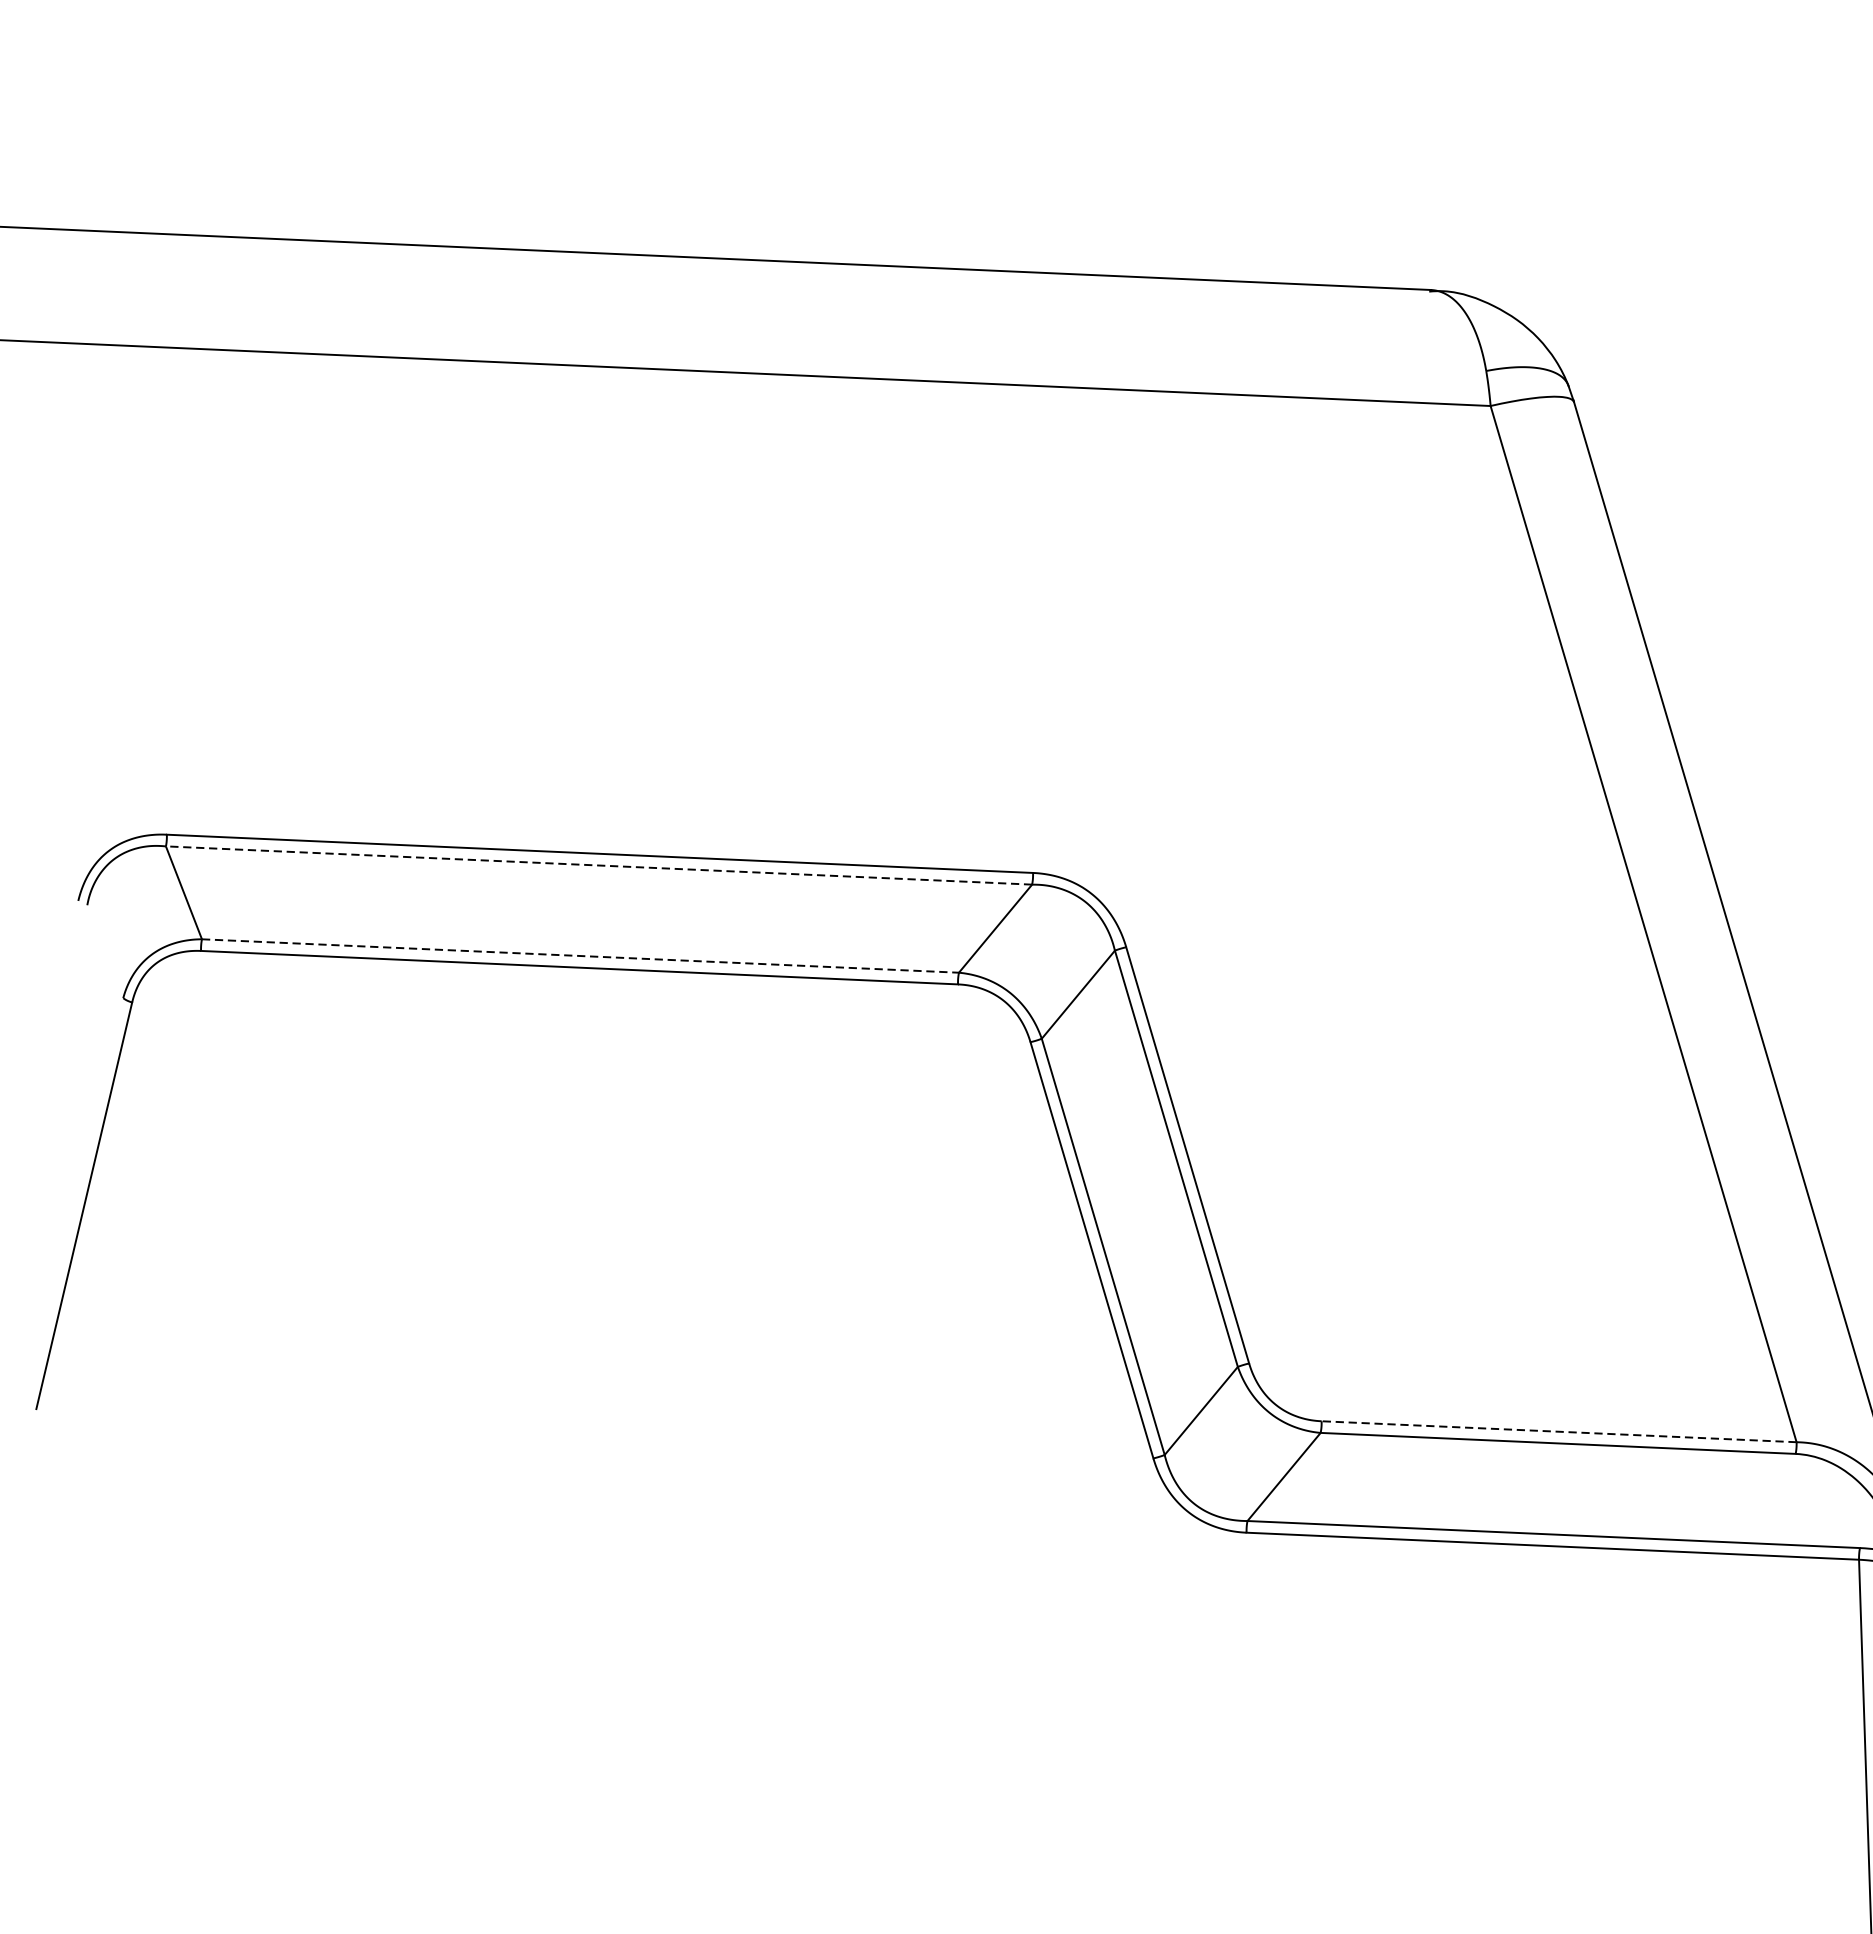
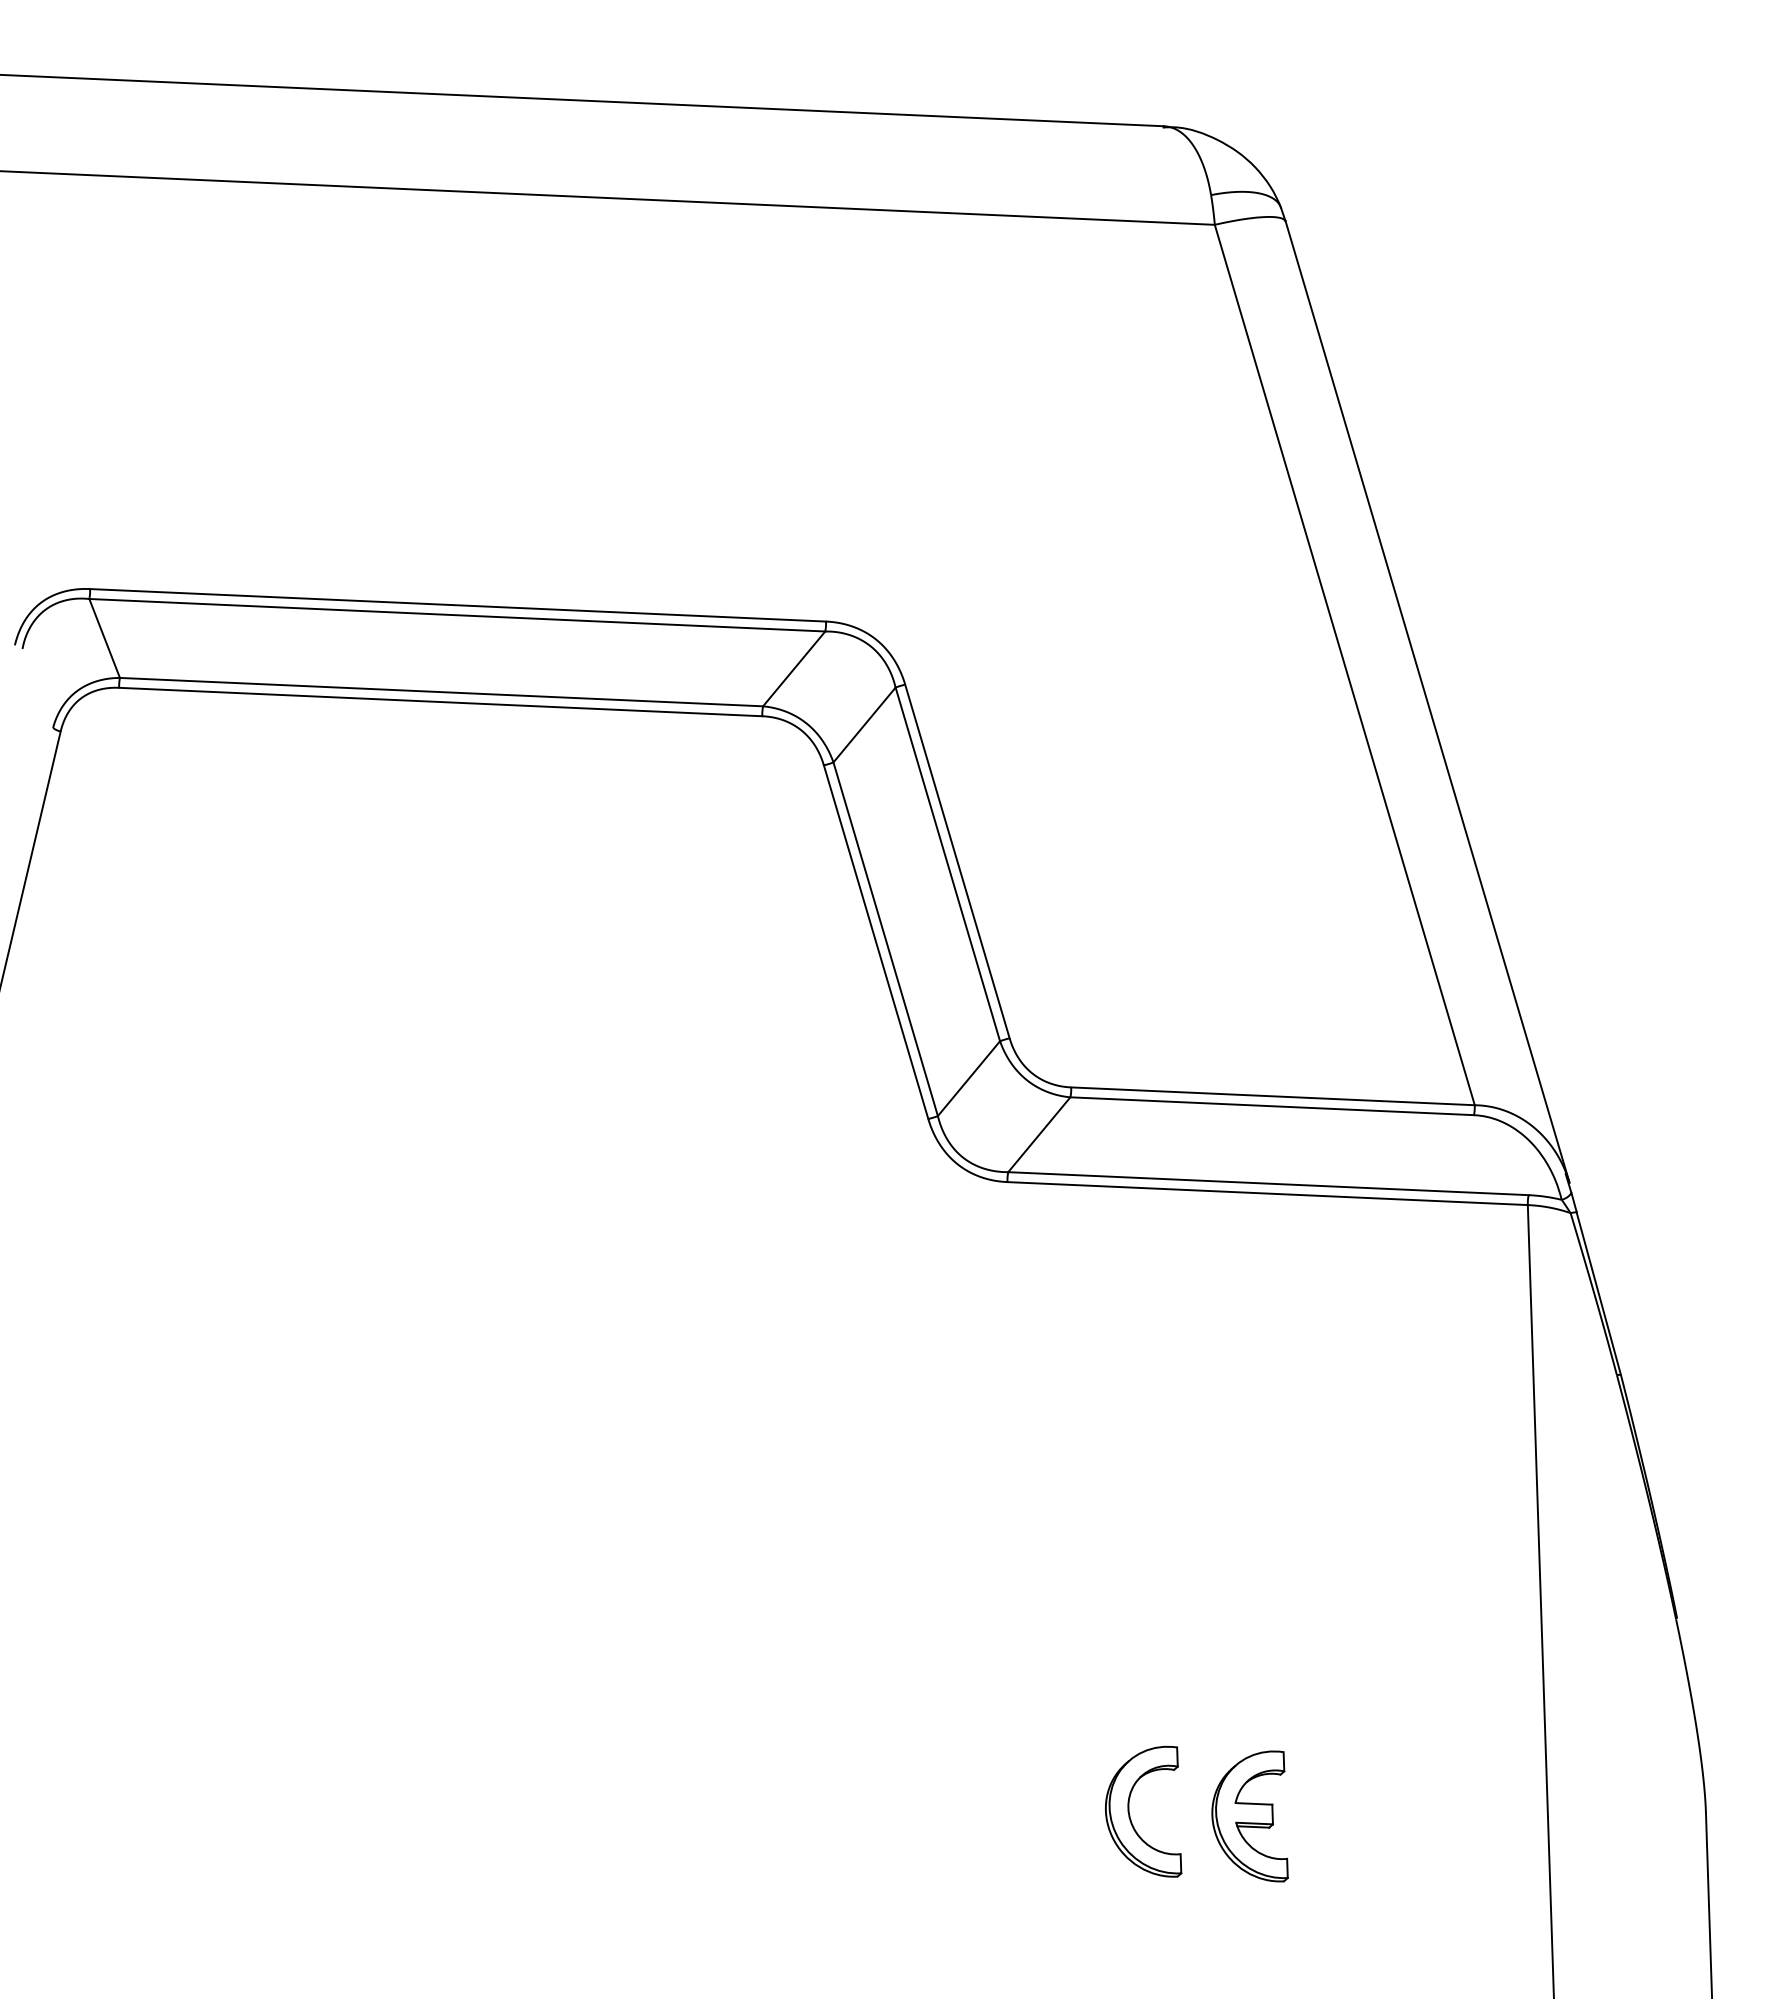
line: (598, 865) -> (456, 615), dashed -> solid
line: (580, 956) -> (441, 692), dashed -> solid
line: (1558, 1431) -> (1272, 1096), dashed -> solid

